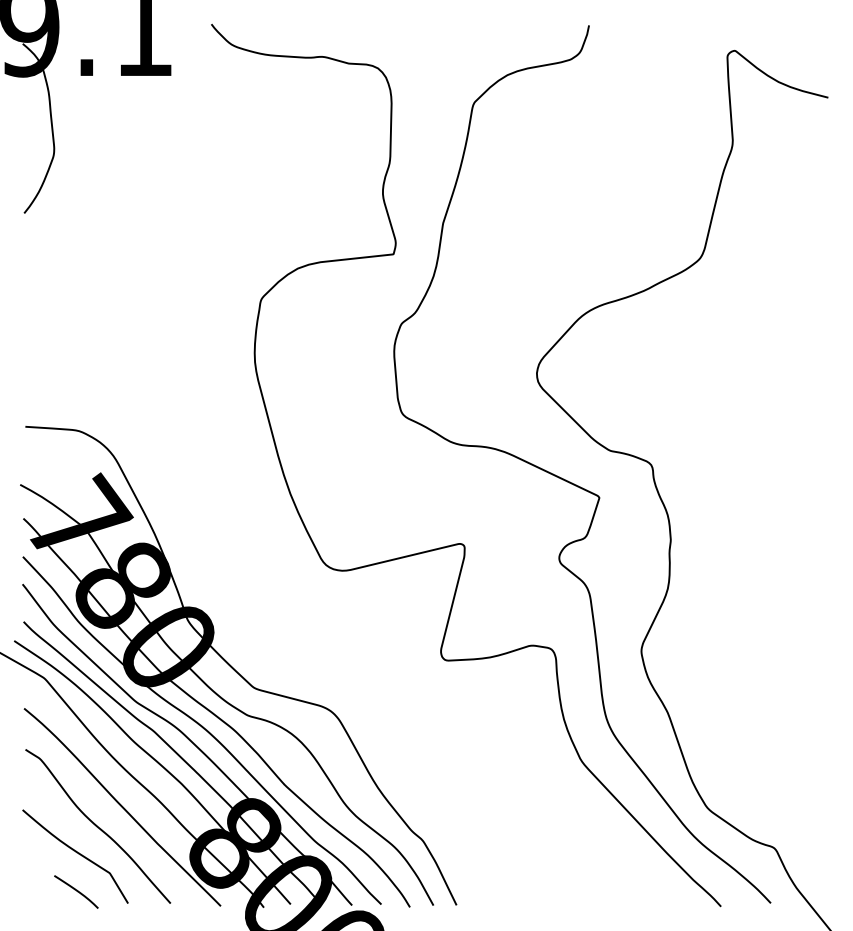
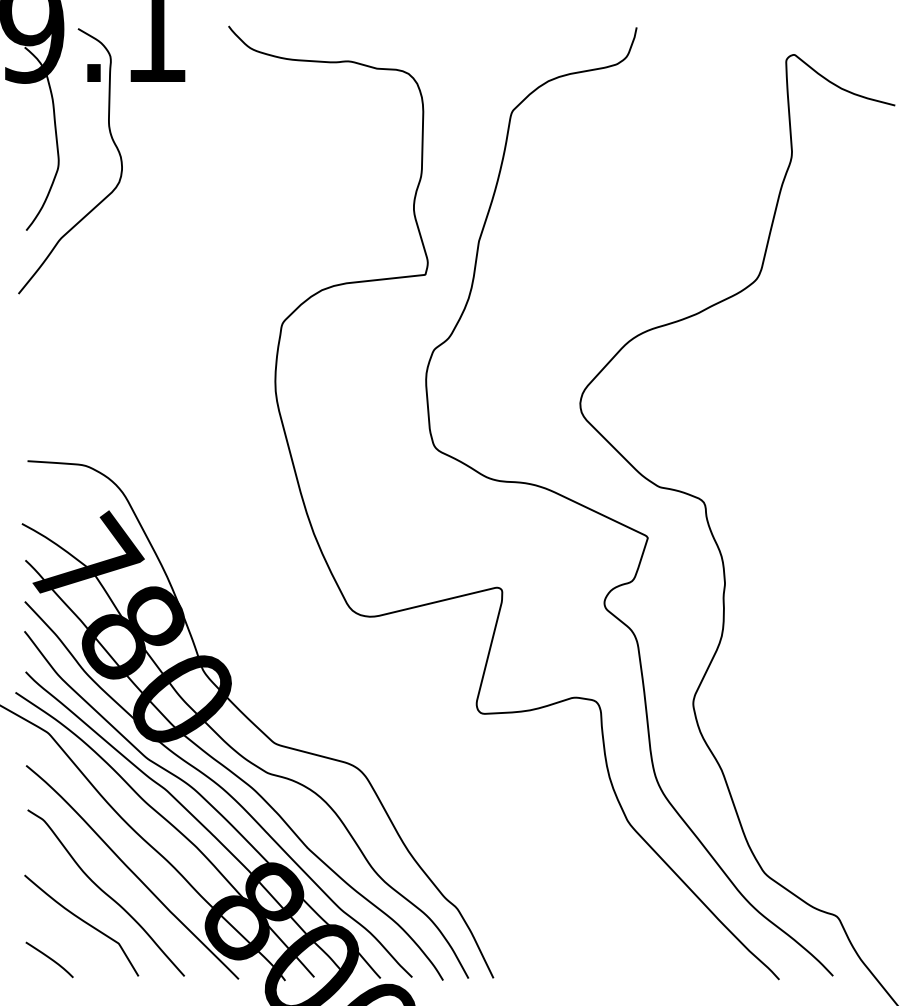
curve: (103, 130) -> (112, 141), added
curve: (76, 891) -> (49, 959), moved

